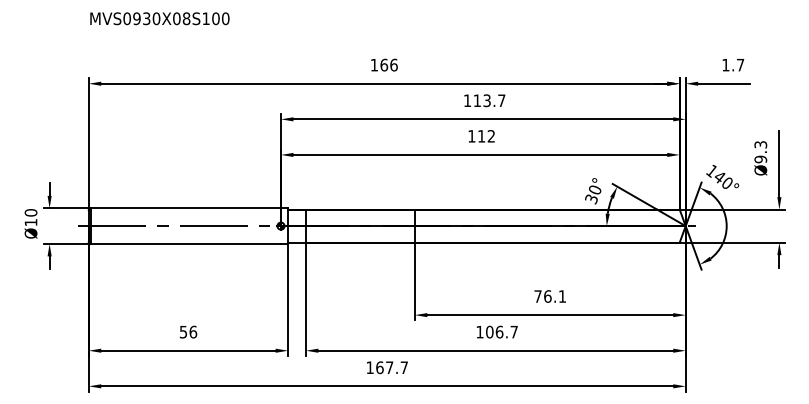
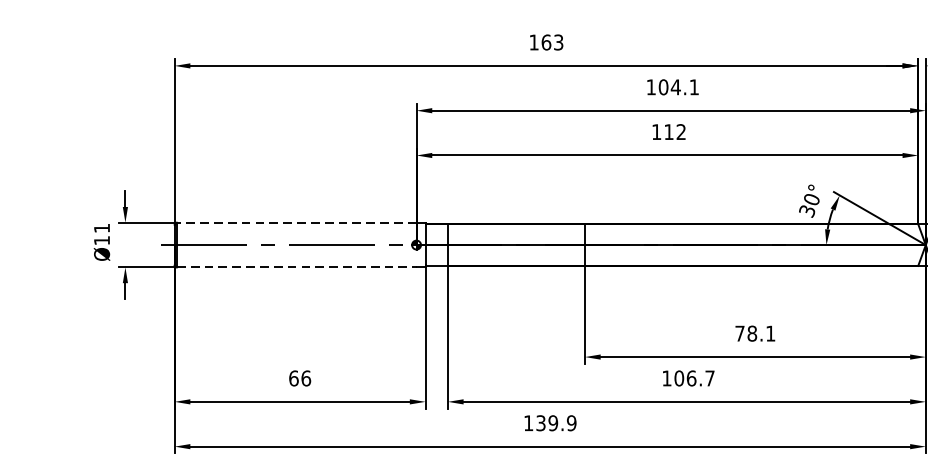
text: (393, 64) -> (558, 41), 166 -> 163
text: (489, 100) -> (678, 86), 113.7 -> 104.1
line: (185, 208) -> (296, 222), solid -> dashed
text: (30, 212) -> (101, 227), Ø10 -> Ø11
line: (186, 243) -> (297, 266), solid -> dashed
text: (547, 296) -> (751, 333), 76.1 -> 78.1
text: (183, 331) -> (293, 377), 56 -> 66
text: (392, 367) -> (556, 422), 167.7 -> 139.9

